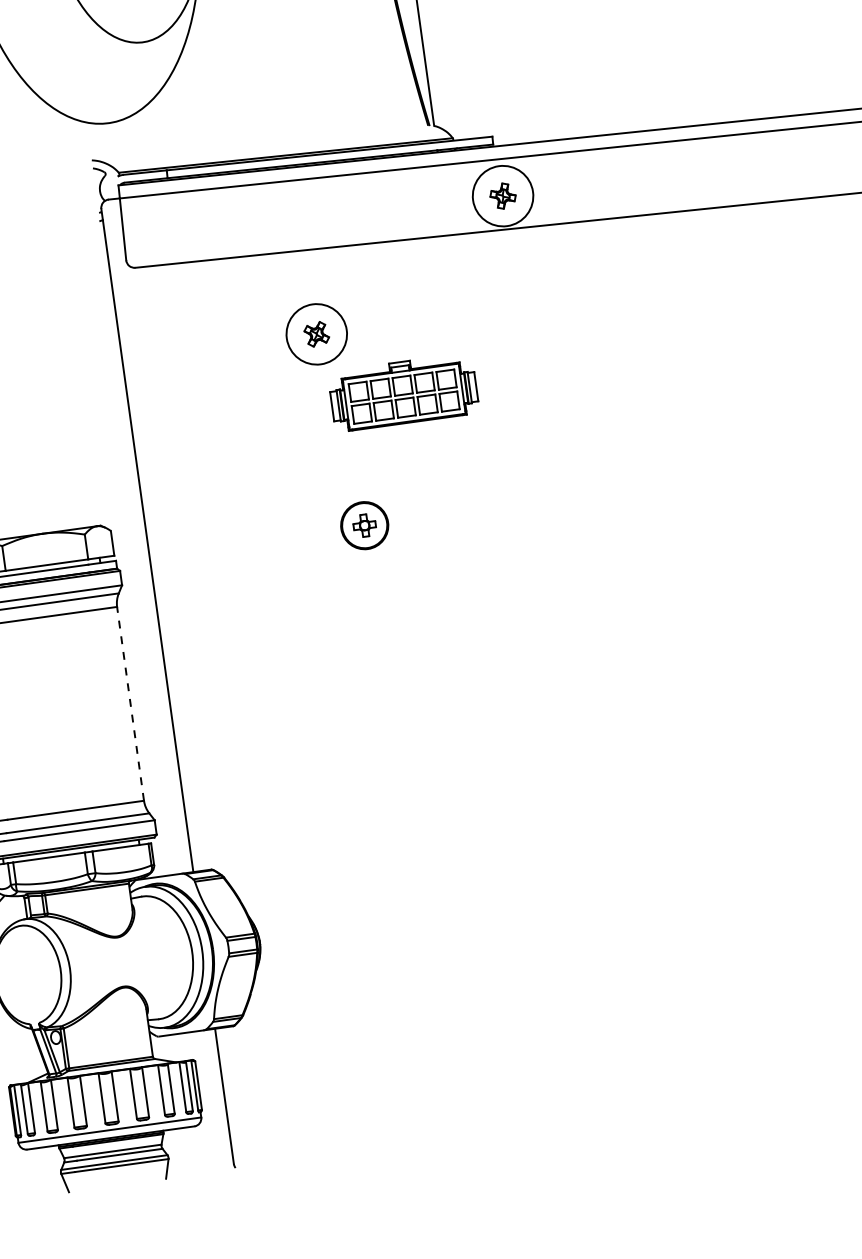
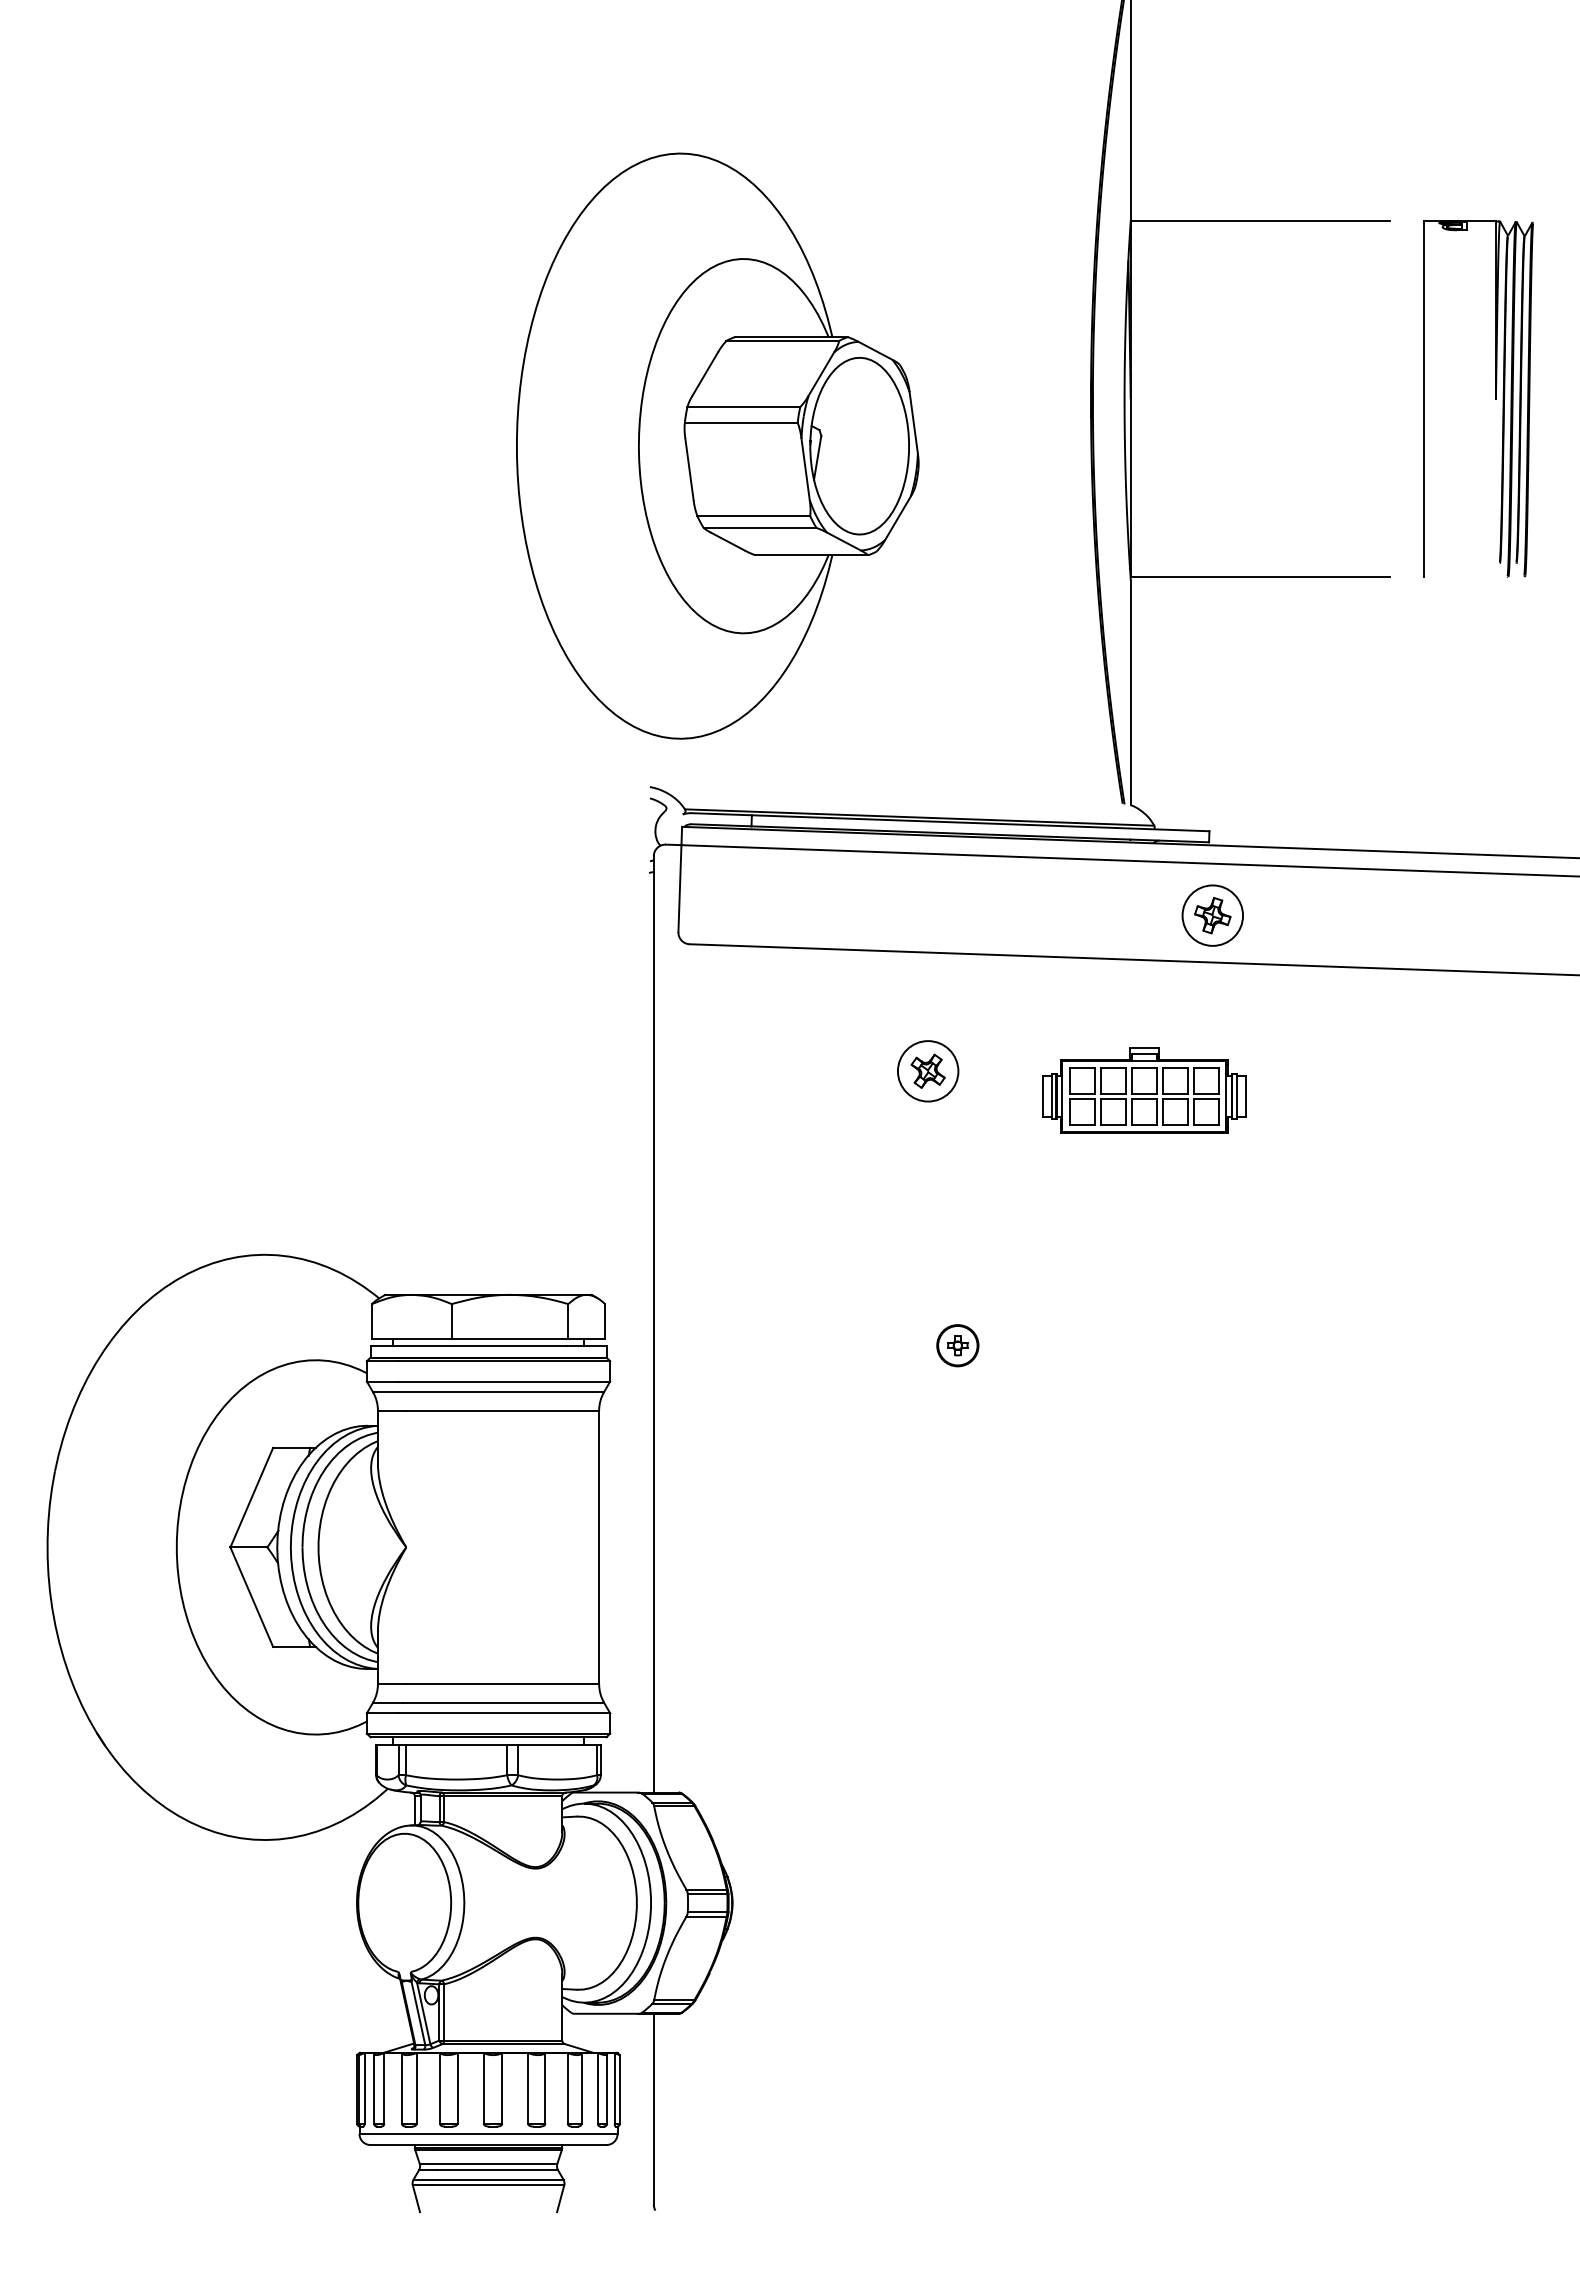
circle: (502, 196) -> (1212, 915), size x0.71
circle: (316, 334) -> (927, 1071), size x0.71
part: (403, 392) -> (1144, 1090), moved
part: (364, 525) -> (957, 1345), size x0.62
line: (130, 703) -> (599, 1547), dashed -> solid

